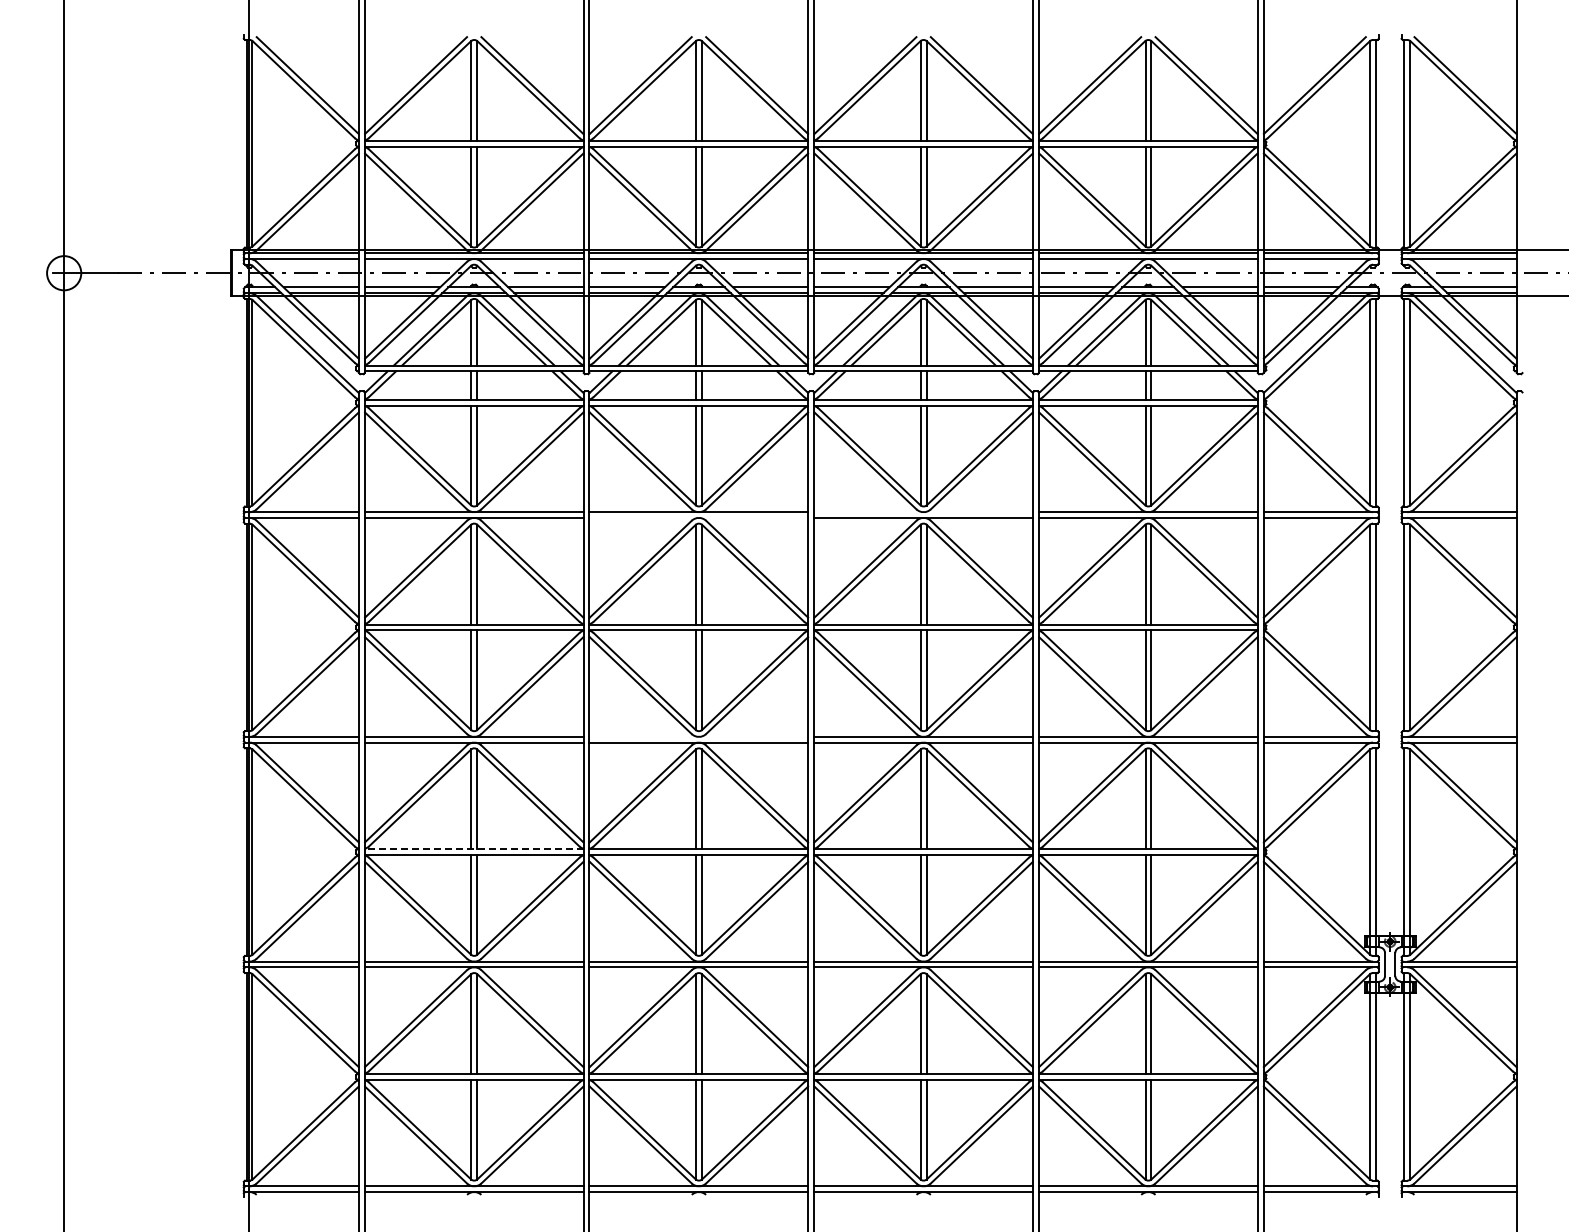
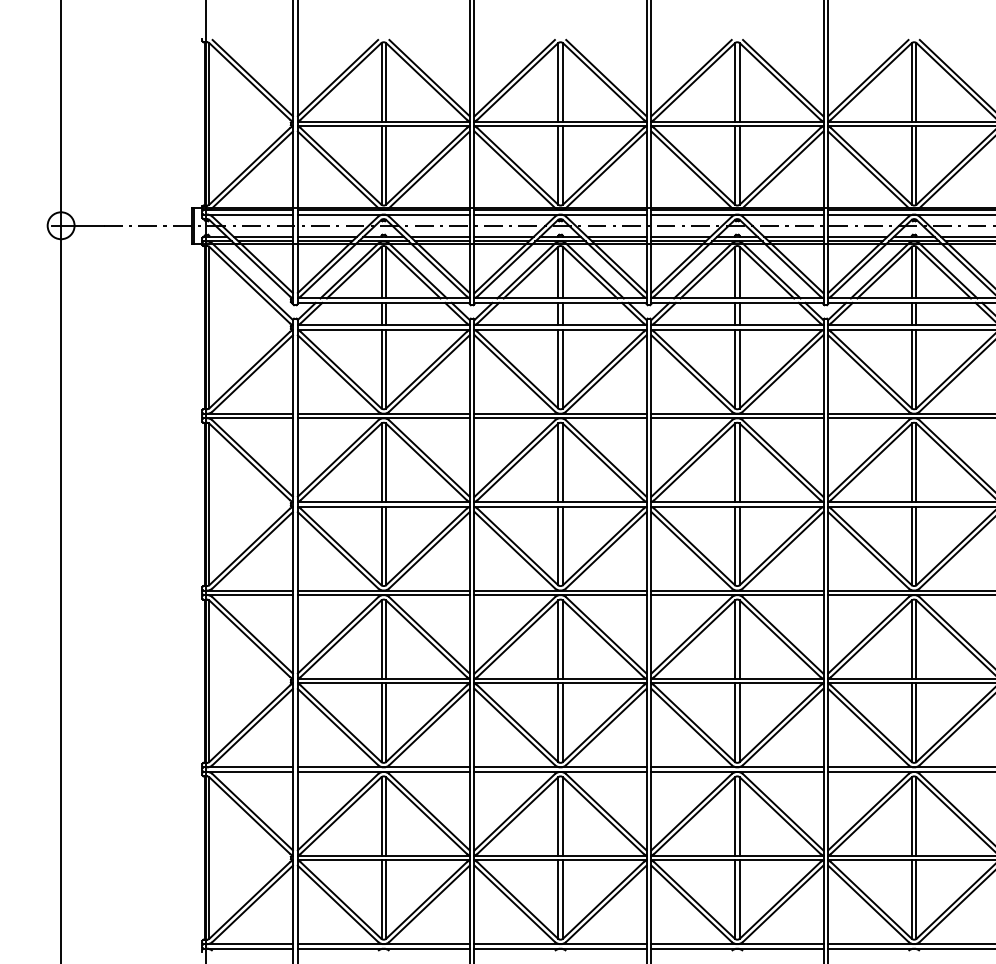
line: (923, 512) -> (737, 414), added
line: (698, 517) -> (560, 417), added
line: (698, 736) -> (560, 590), added
line: (474, 849) -> (383, 679), dashed -> solid

